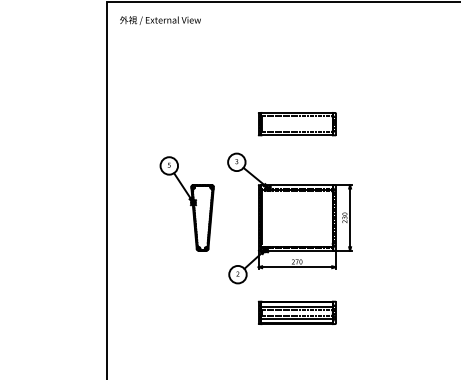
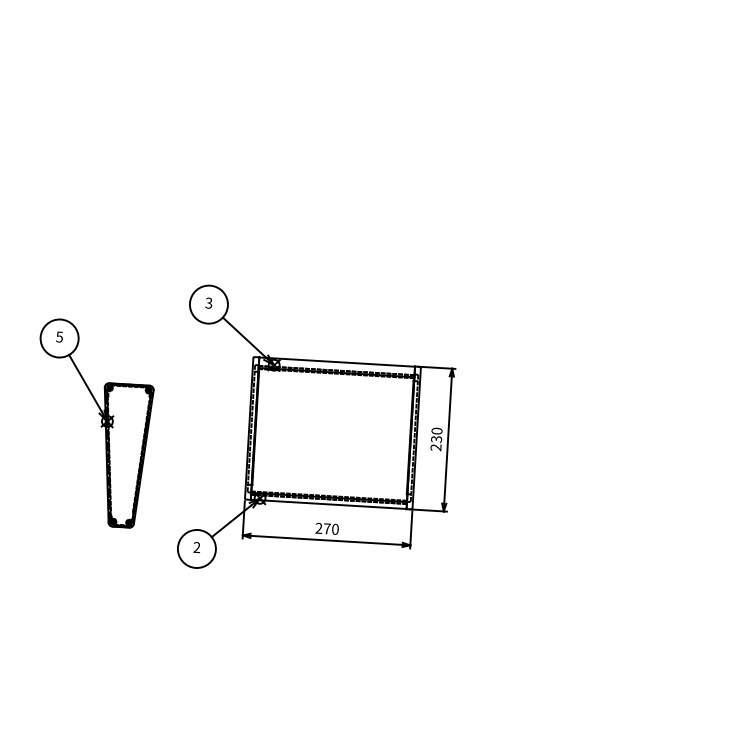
part: (296, 124) -> (343, 230), removed
part: (186, 203) -> (92, 422), moved
part: (297, 312) -> (321, 638), removed

